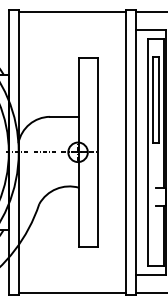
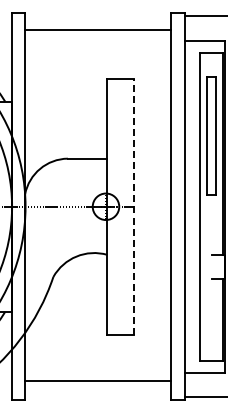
line: (72, 11) -> (98, 30), moved
line: (98, 152) -> (133, 206), solid -> dashed
line: (72, 292) -> (98, 381), moved

